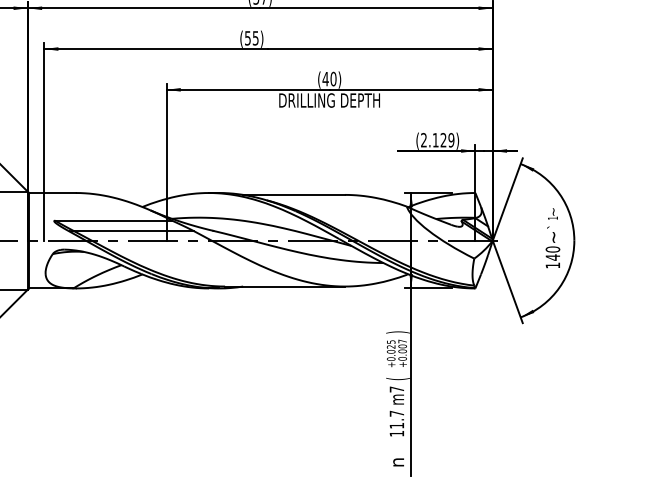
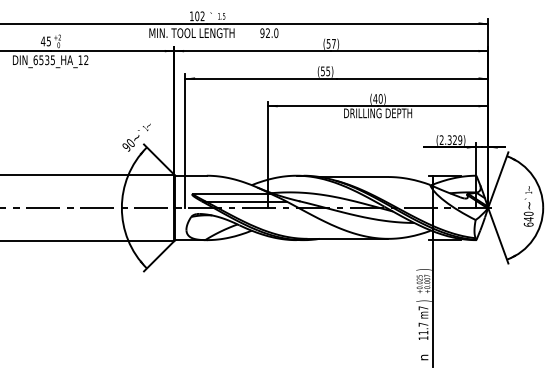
text: (435, 140) -> (449, 140), (2.129) -> (2.329)
text: (552, 265) -> (528, 224), 140 -> 640
text: (396, 377) -> (423, 300), ( -> )

